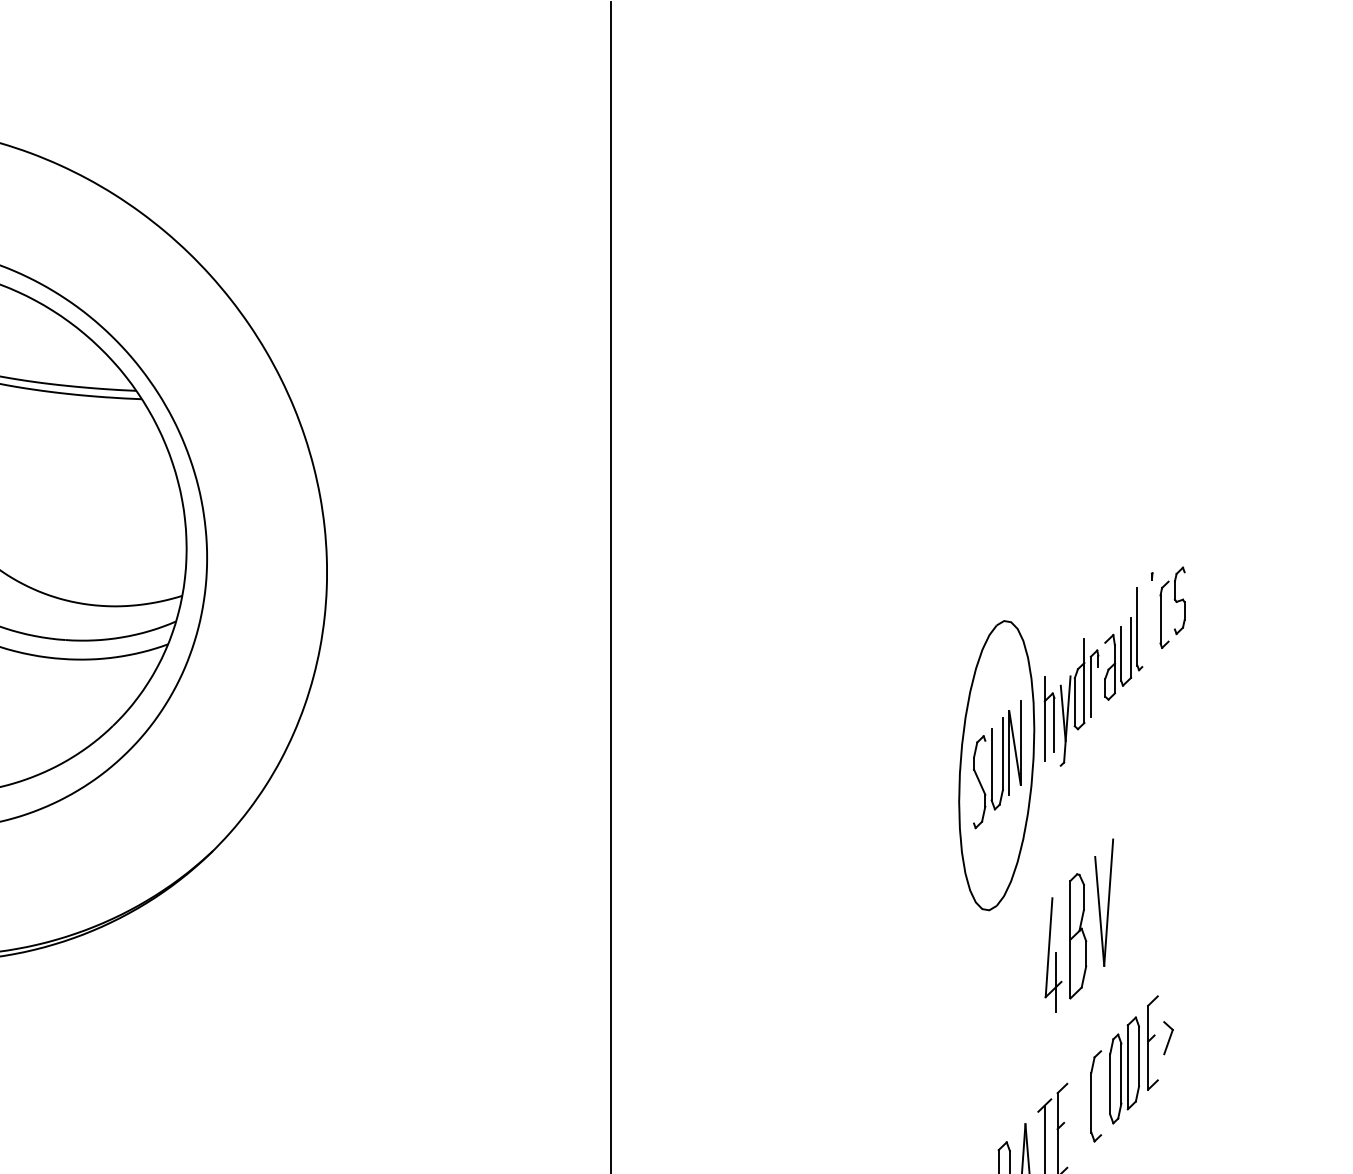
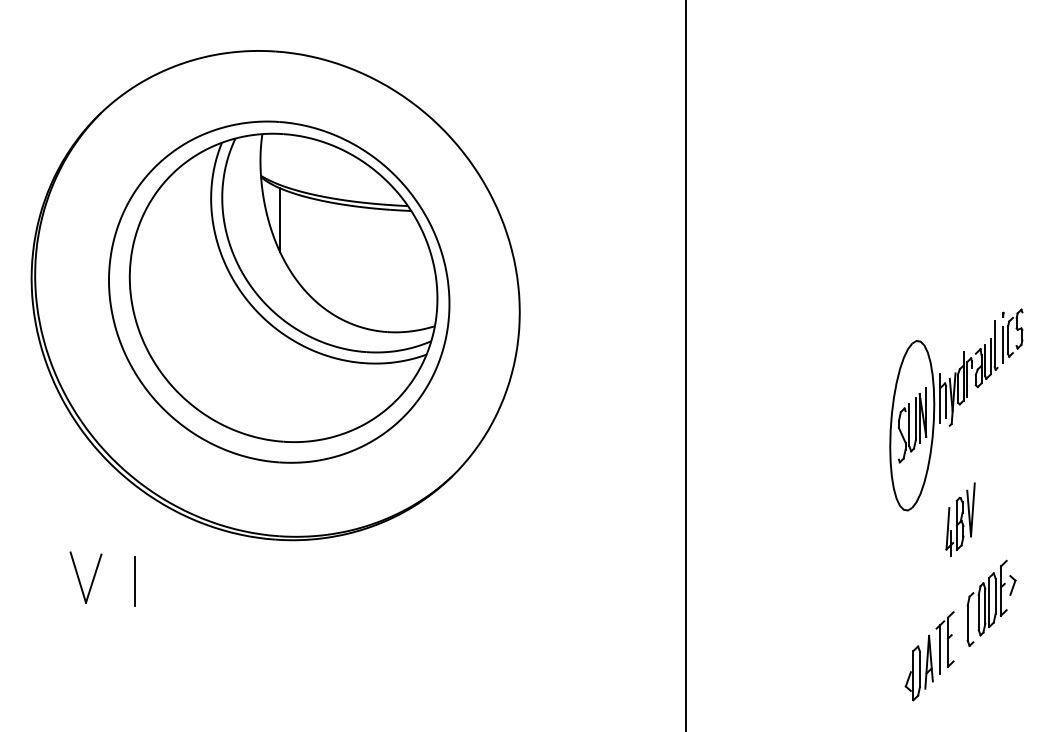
line: (1152, 627) -> (1003, 344), added
part: (1079, 925) -> (960, 519), size x0.71

